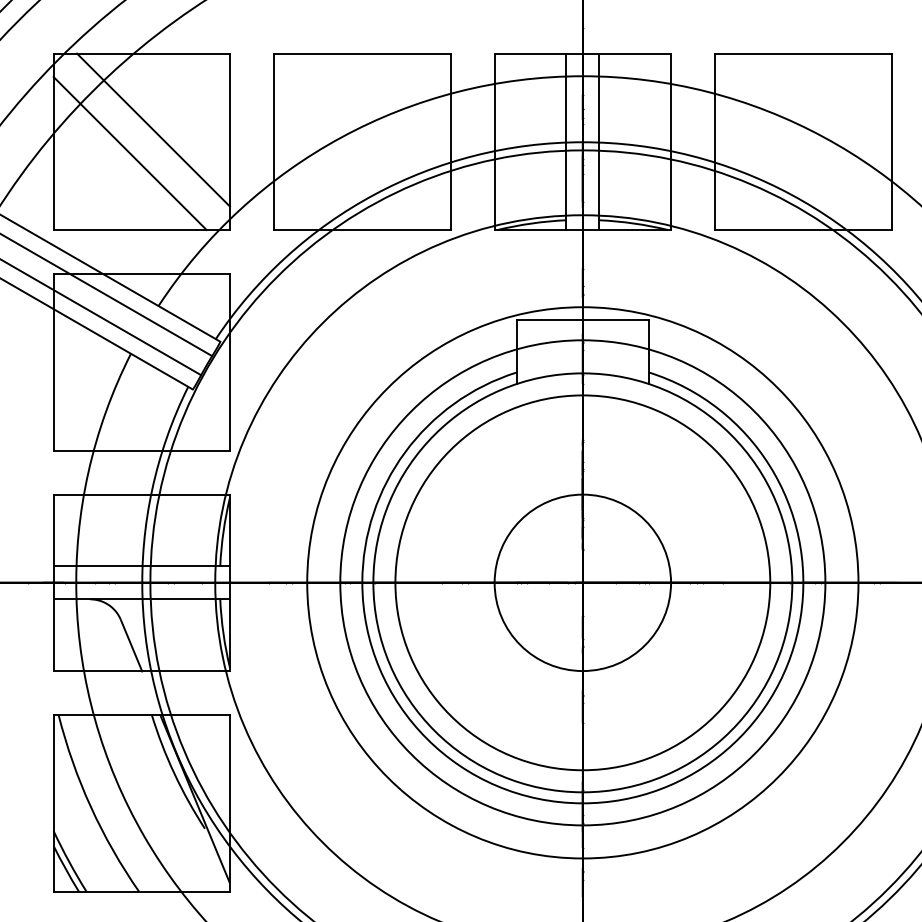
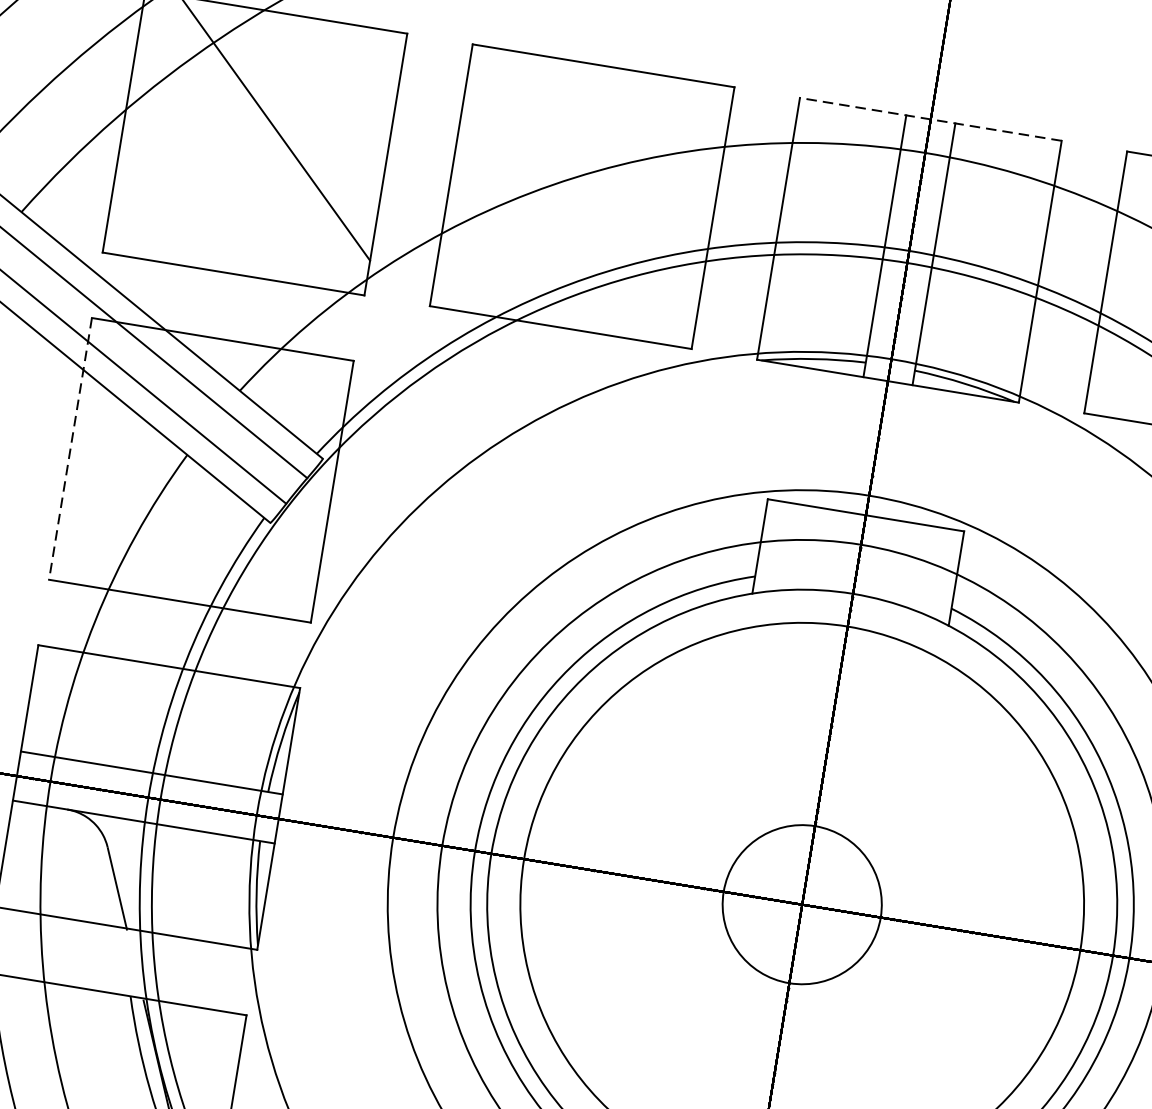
line: (582, 53) -> (930, 119), solid -> dashed
line: (129, 153) -> (233, 157), removed
line: (53, 362) -> (70, 449), solid -> dashed
circle: (582, 582) -> (801, 904), size x0.6

